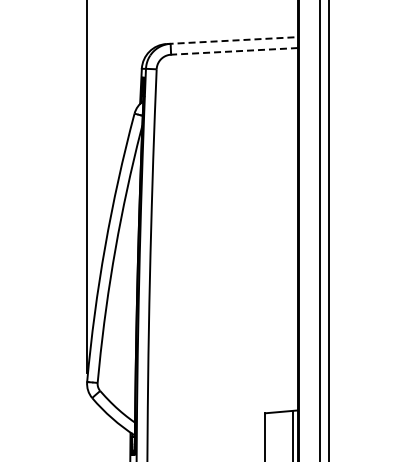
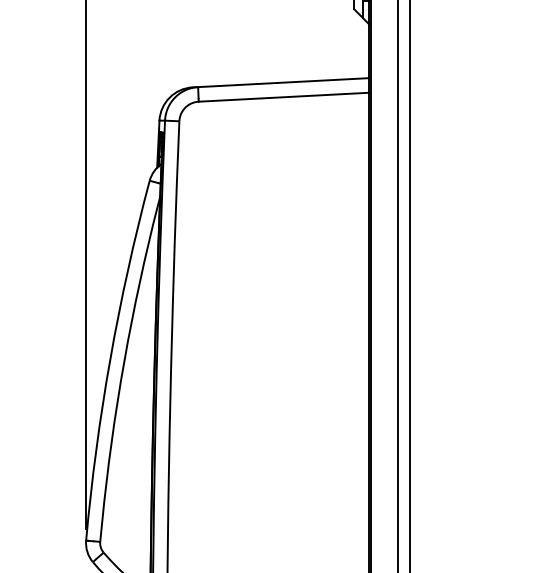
line: (232, 40) -> (281, 82), dashed -> solid
line: (234, 51) -> (283, 97), dashed -> solid

